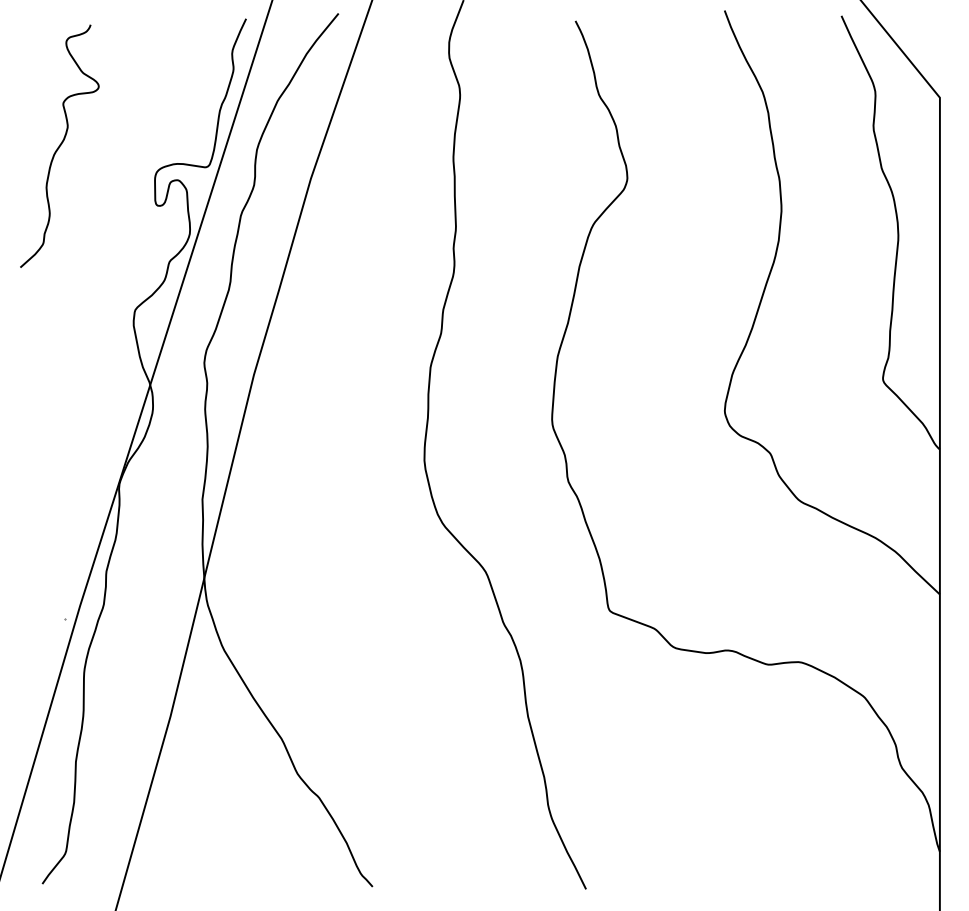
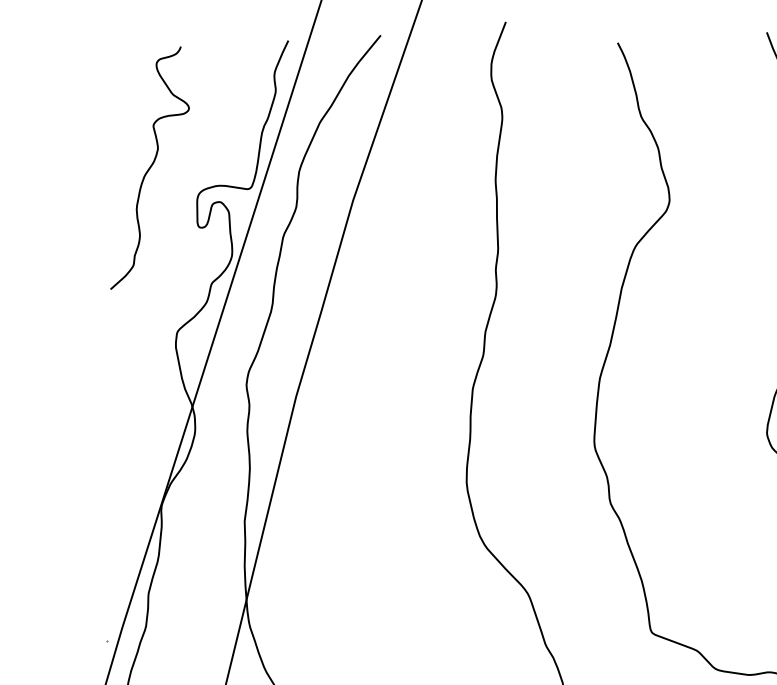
curve: (59, 145) -> (149, 167), moved

